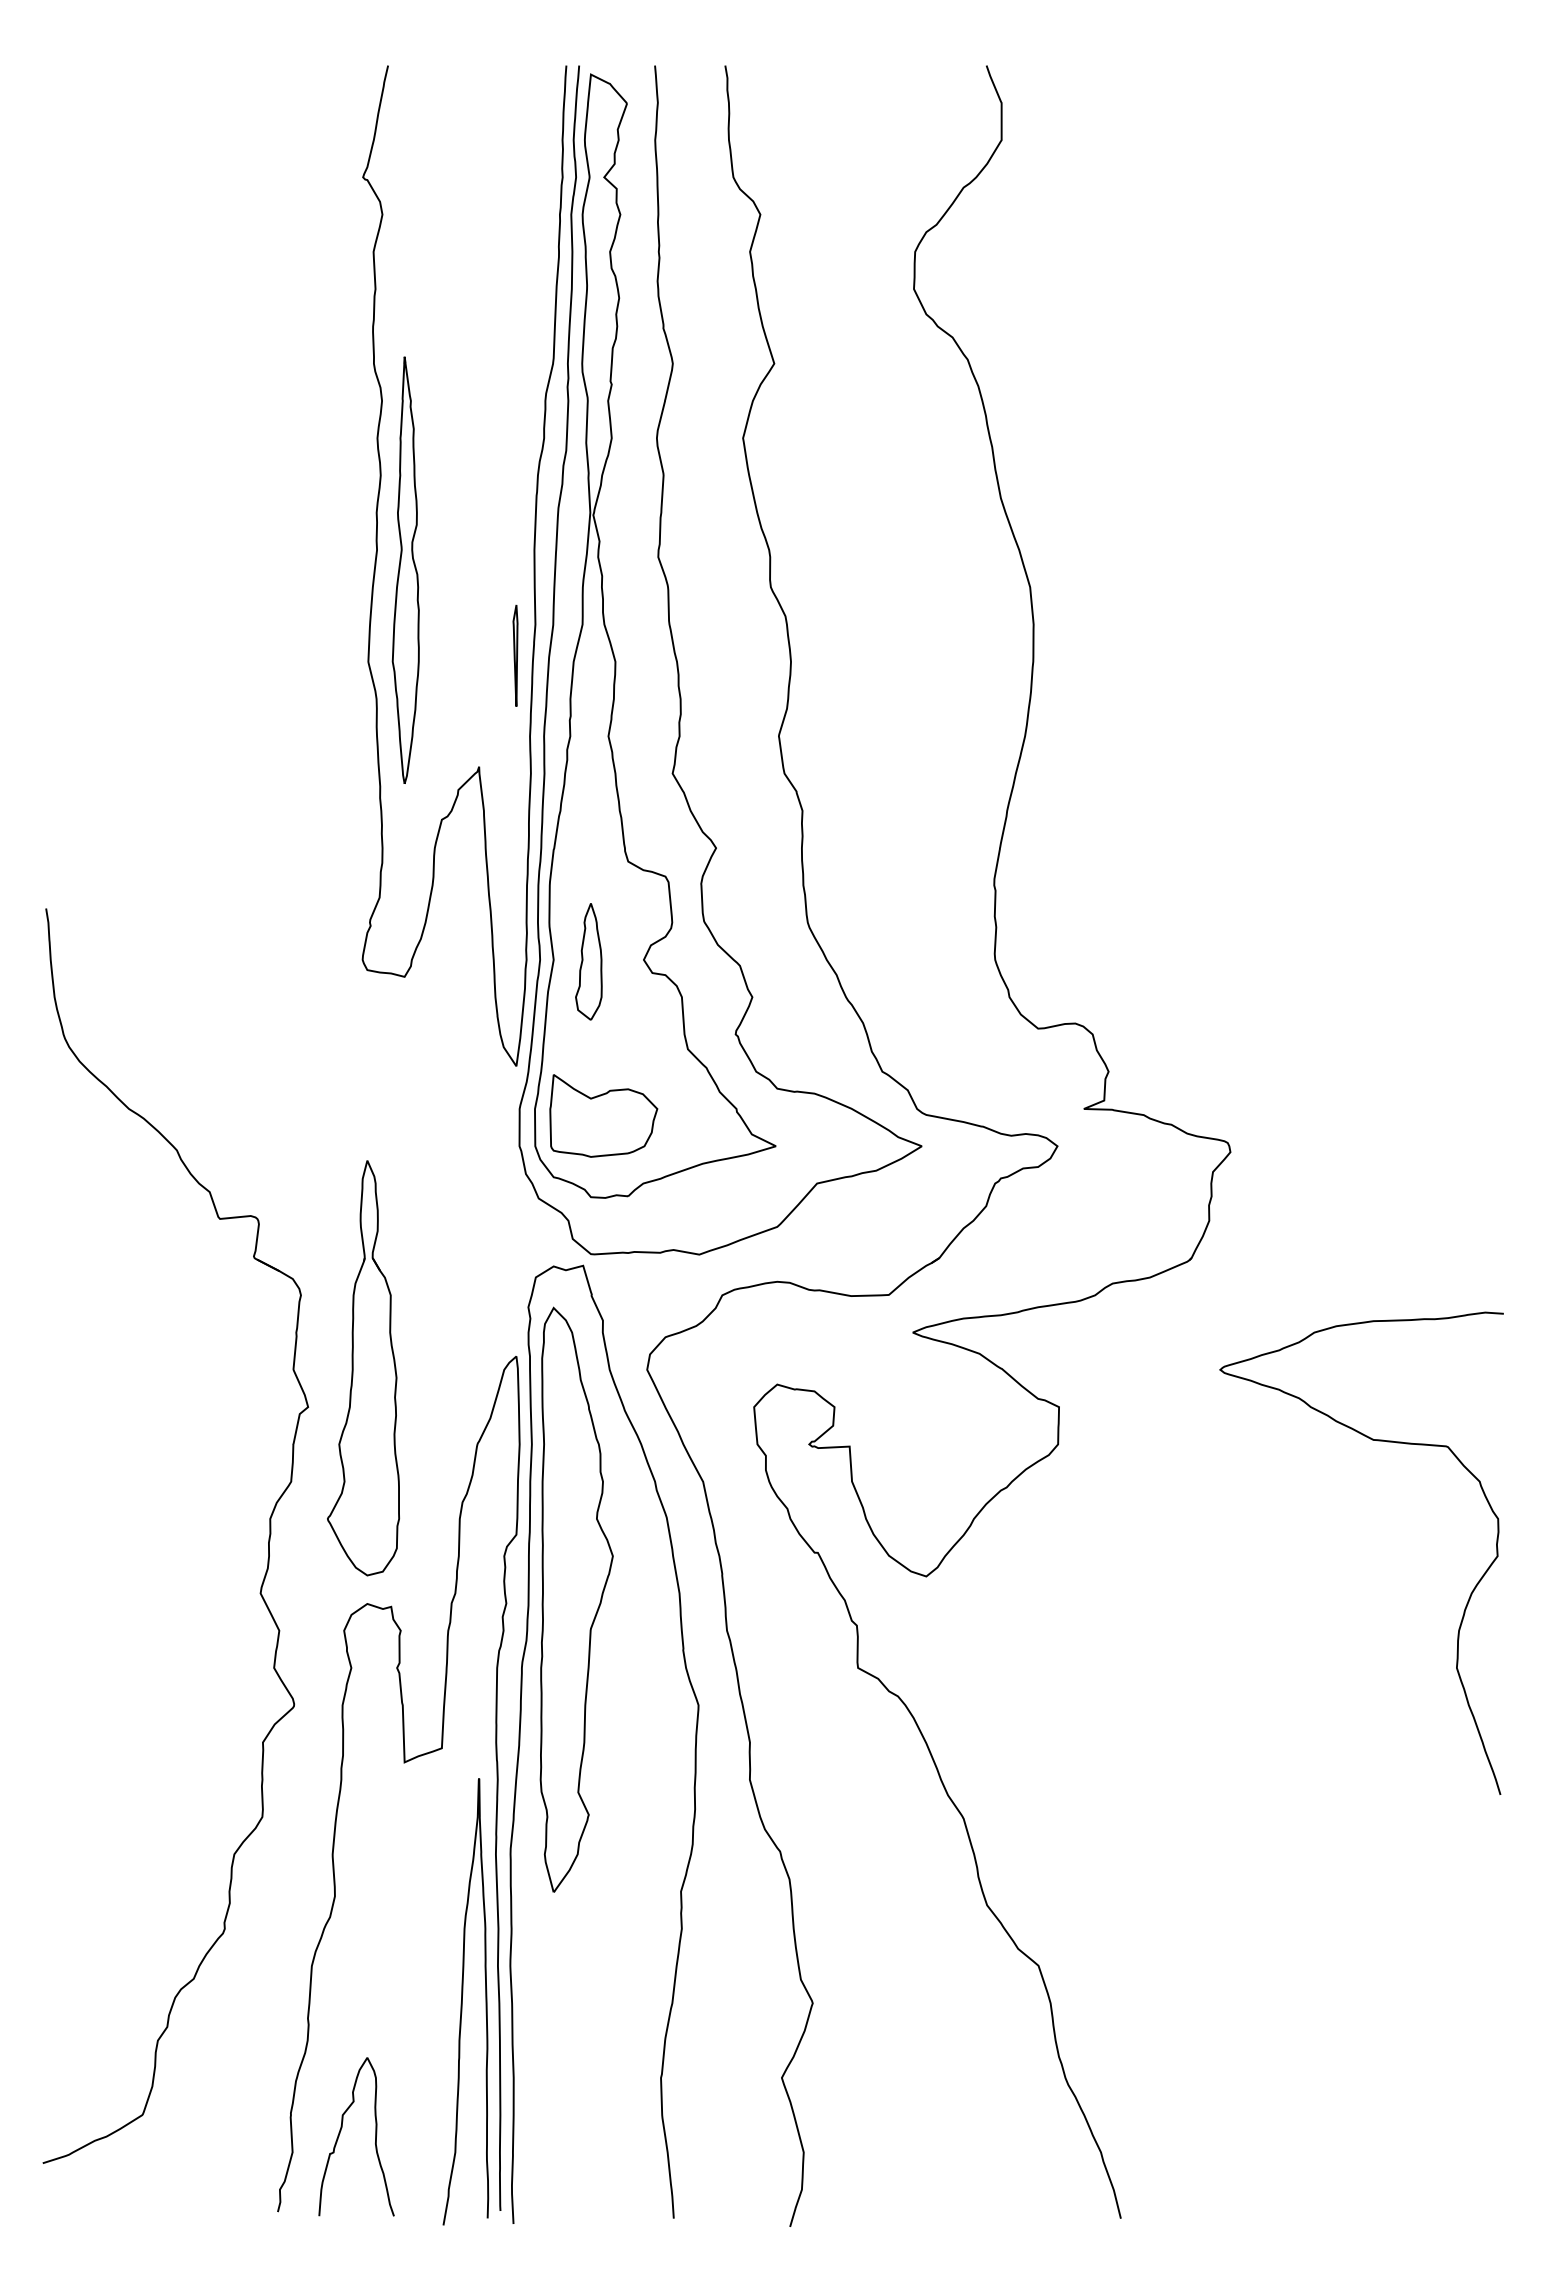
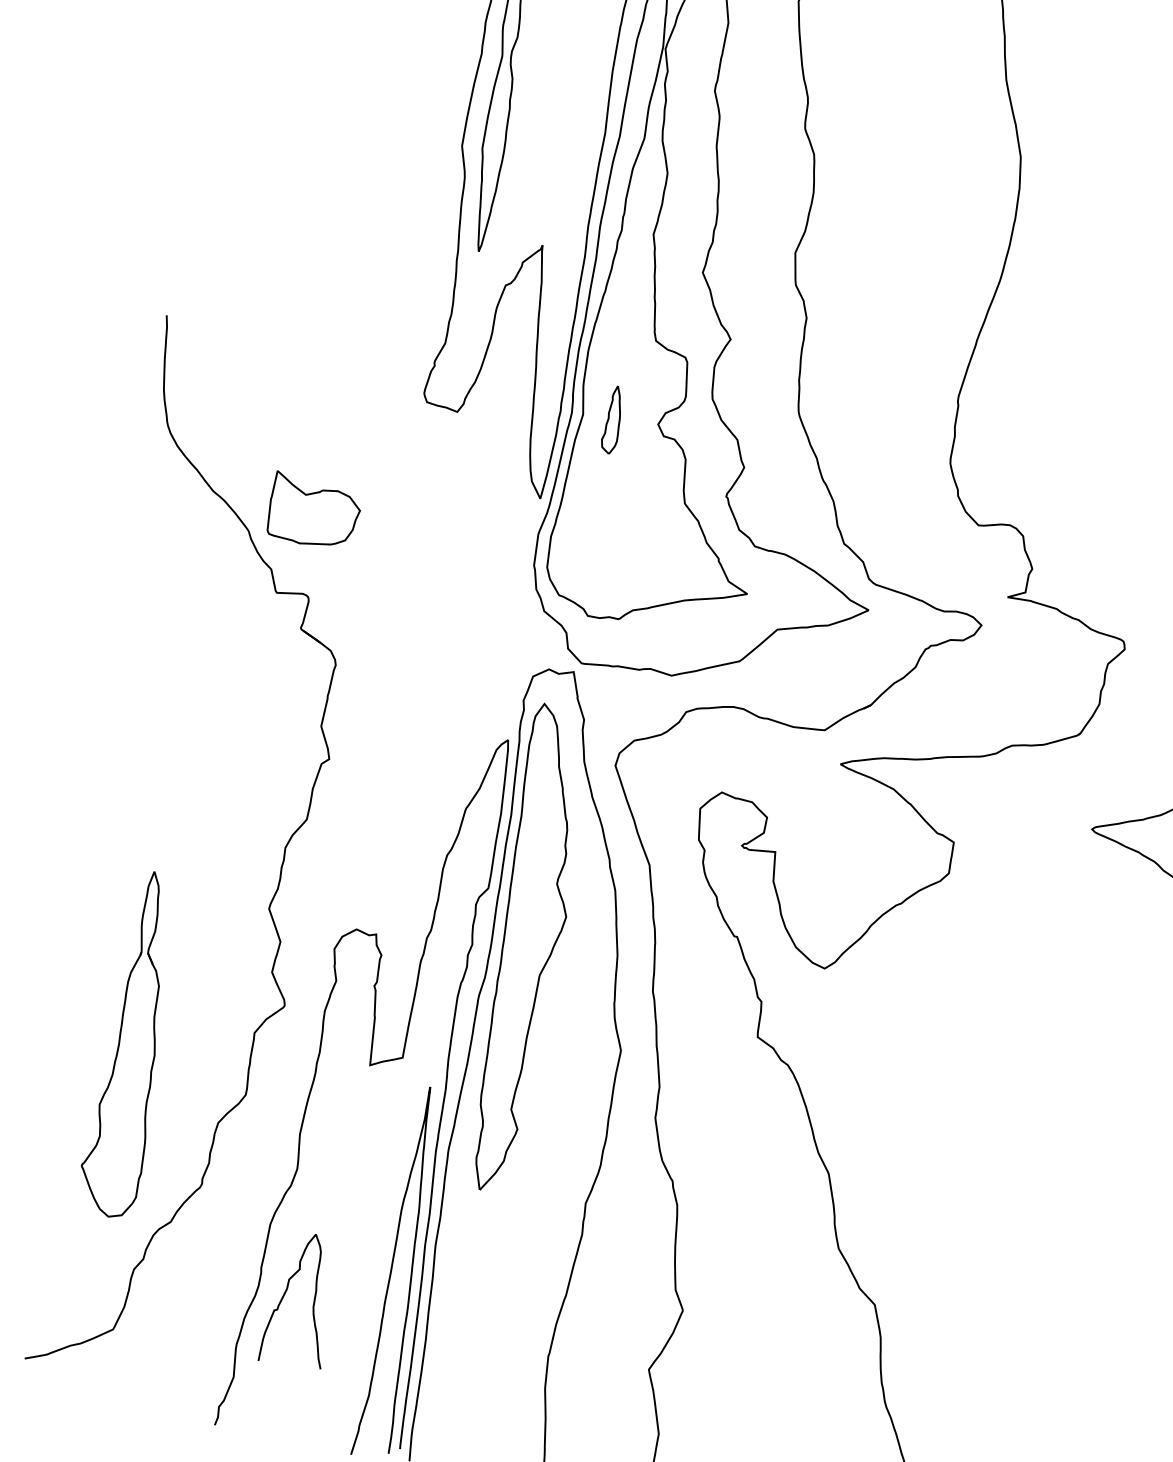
part: (515, 655) -> (585, 156), removed
part: (588, 961) -> (611, 419), size x0.7
part: (603, 1115) -> (314, 510), moved
part: (363, 1368) -> (128, 1044), moved
curve: (342, 2128) -> (287, 1290), moved

